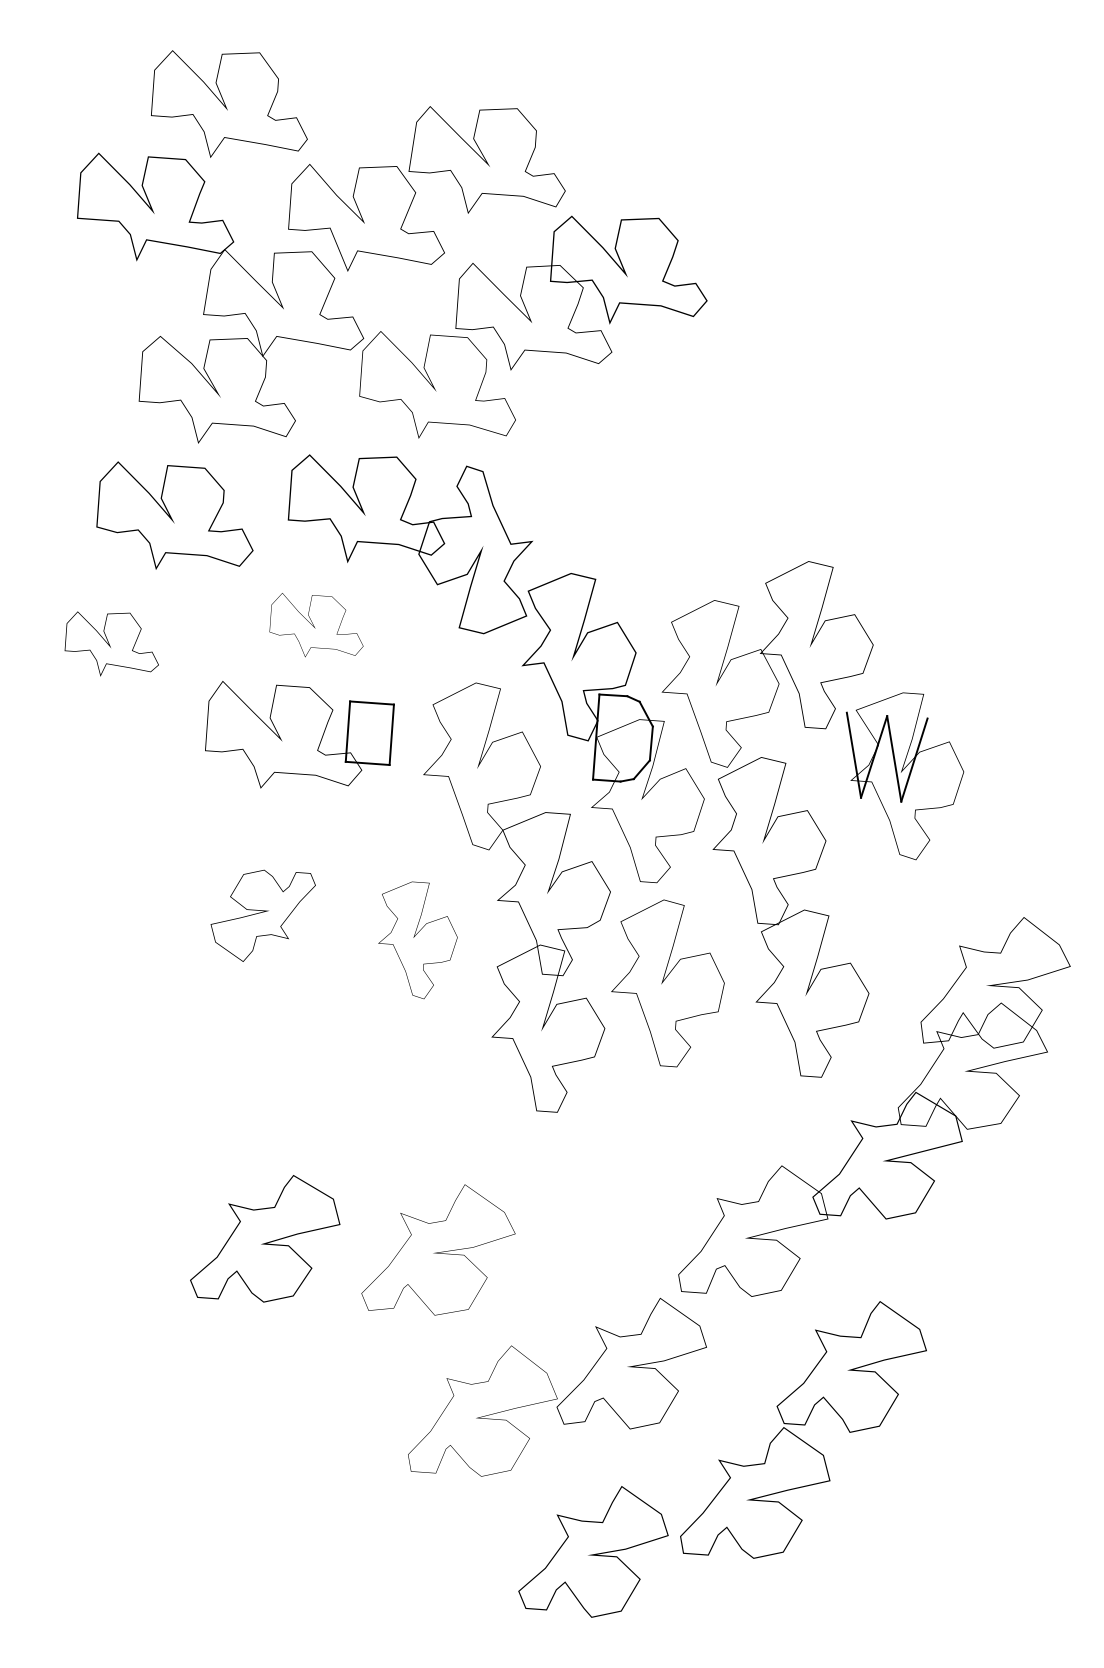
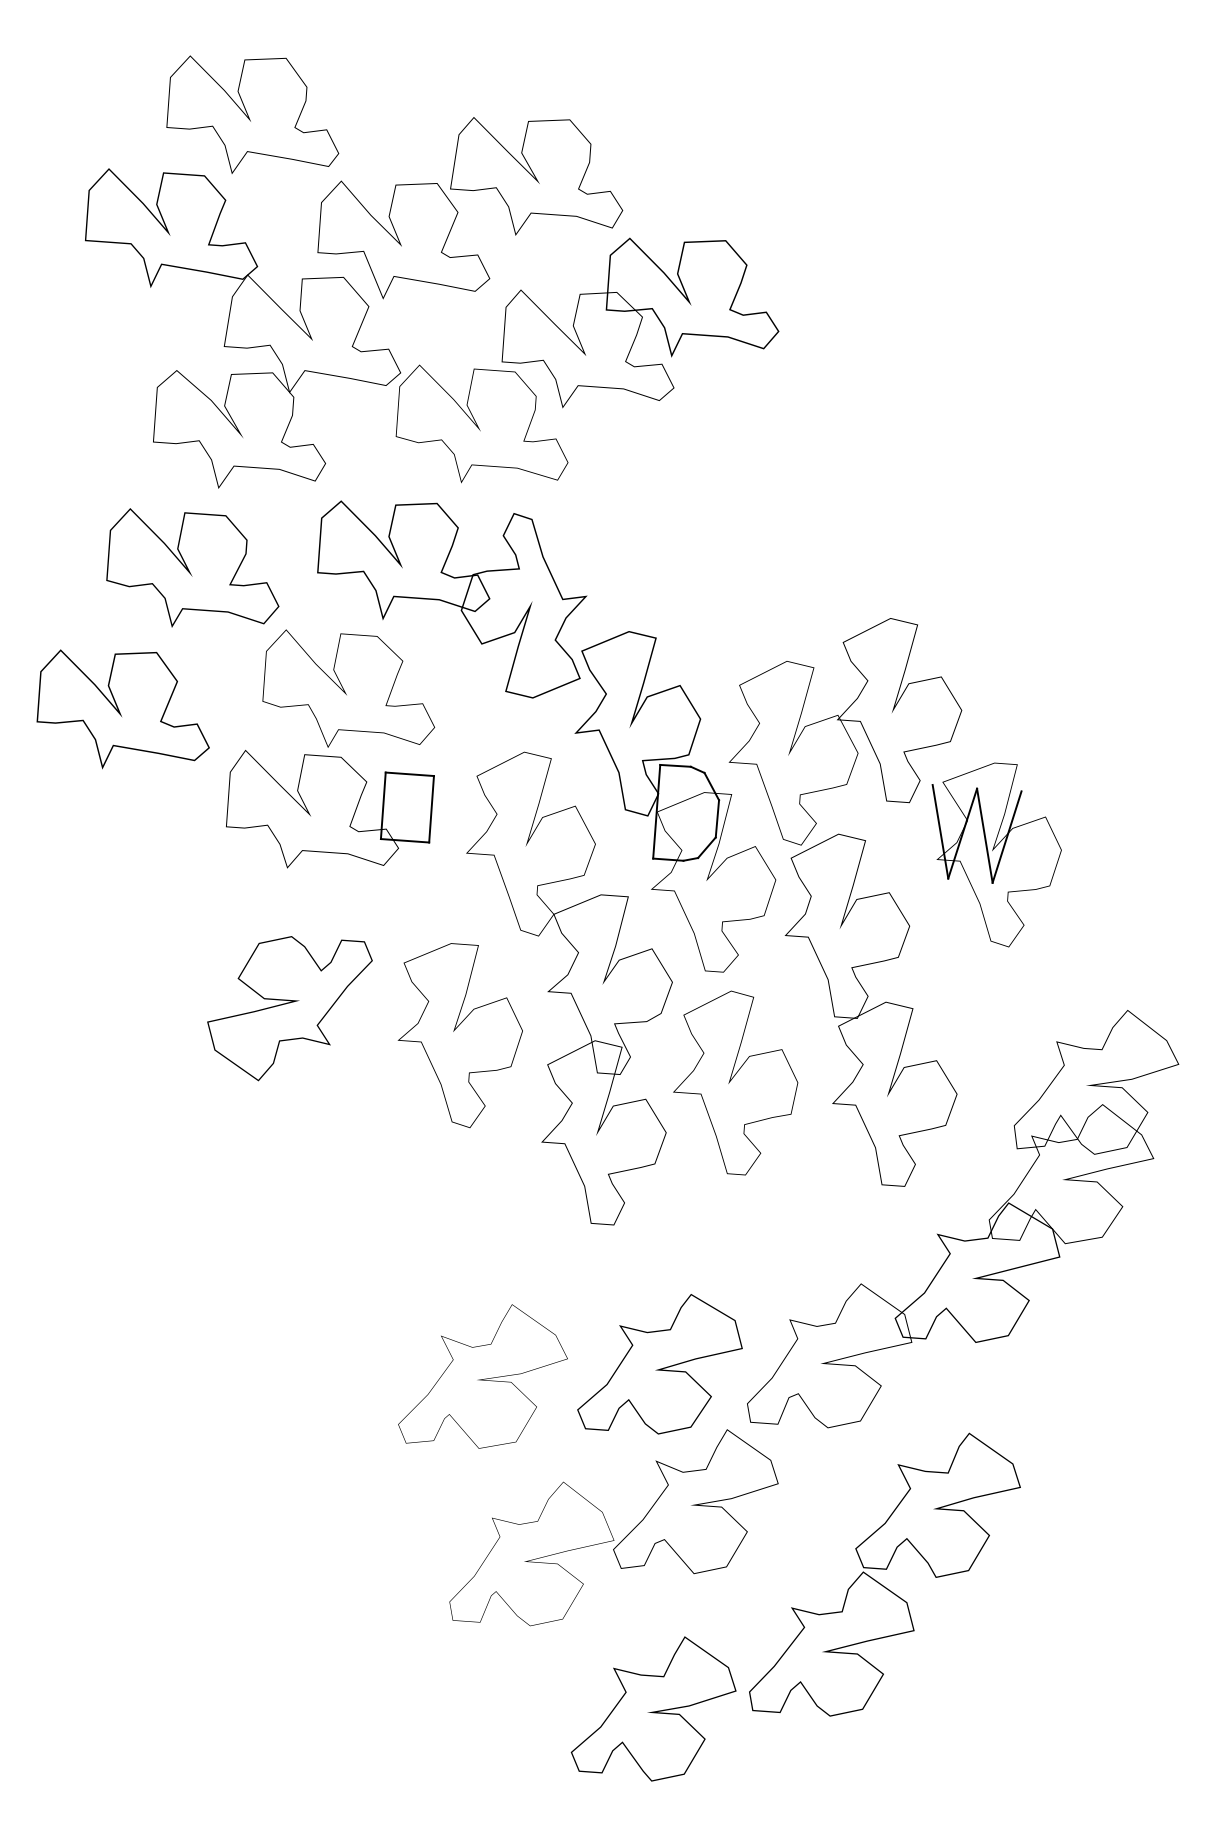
part: (316, 624) -> (348, 687), size x1.67
part: (111, 643) -> (122, 708), size x1.67
part: (263, 915) -> (290, 1008), size x1.43
part: (417, 940) -> (459, 1035), size x1.43
part: (265, 1238) -> (660, 1363), moved

